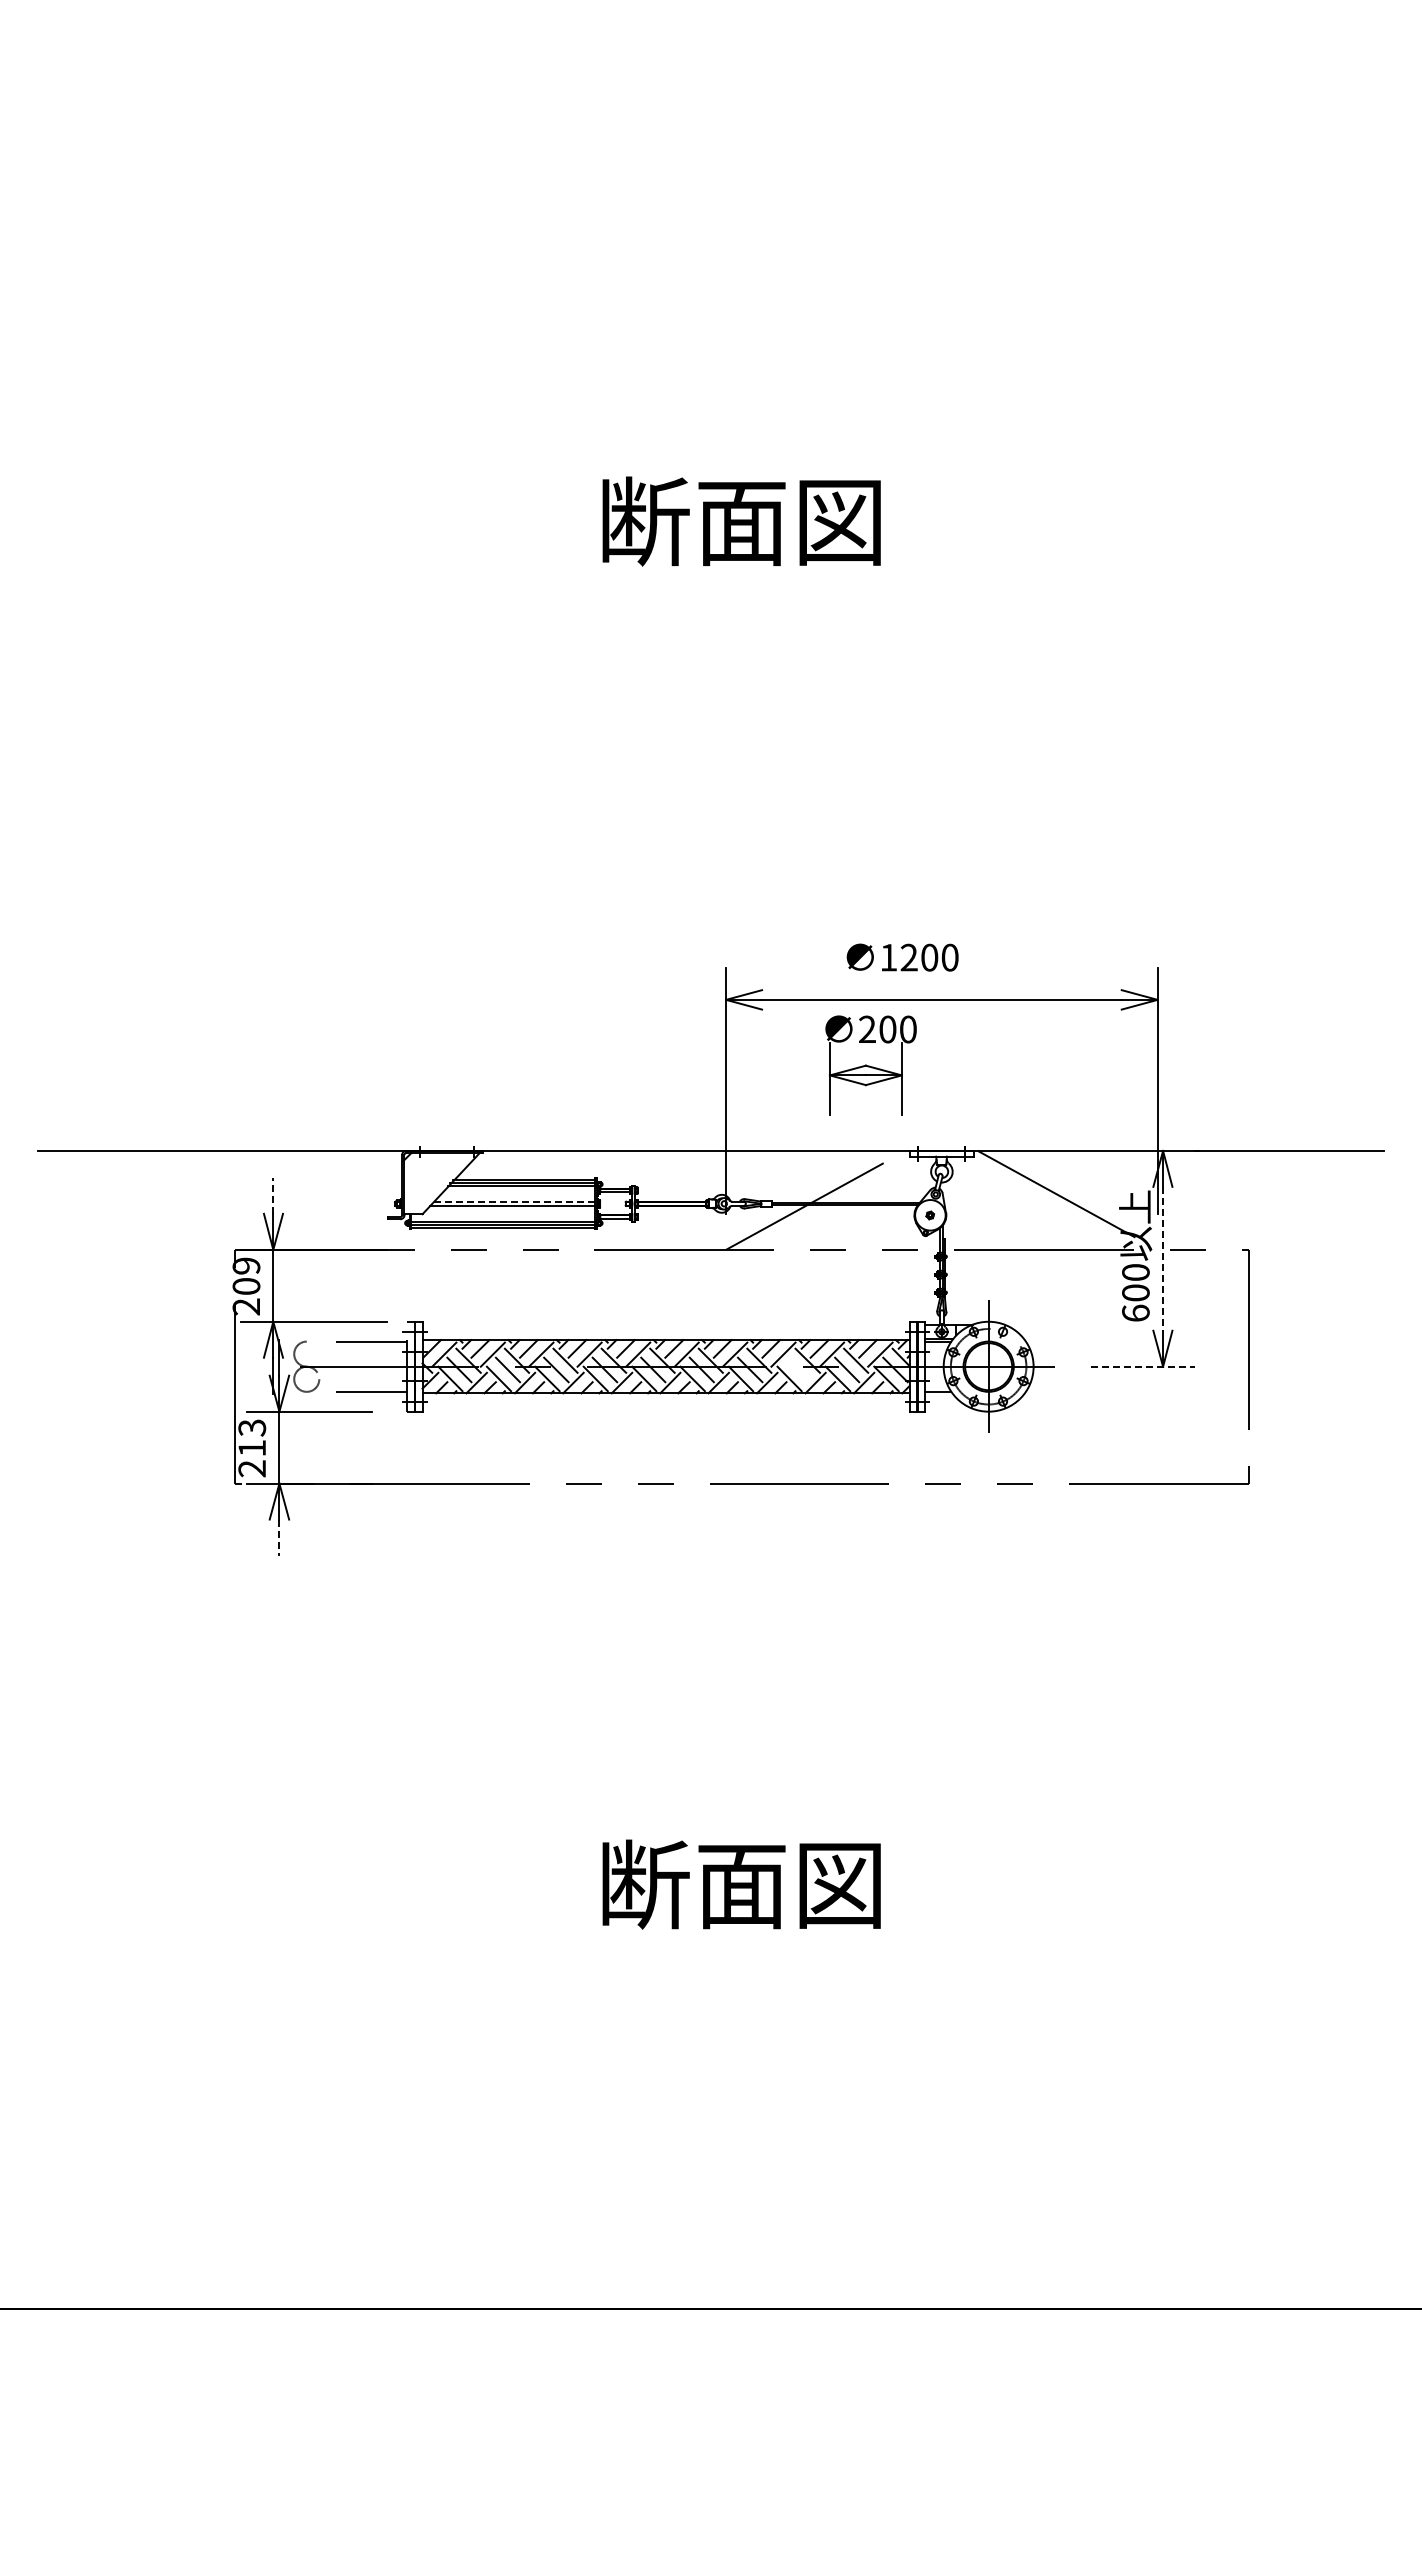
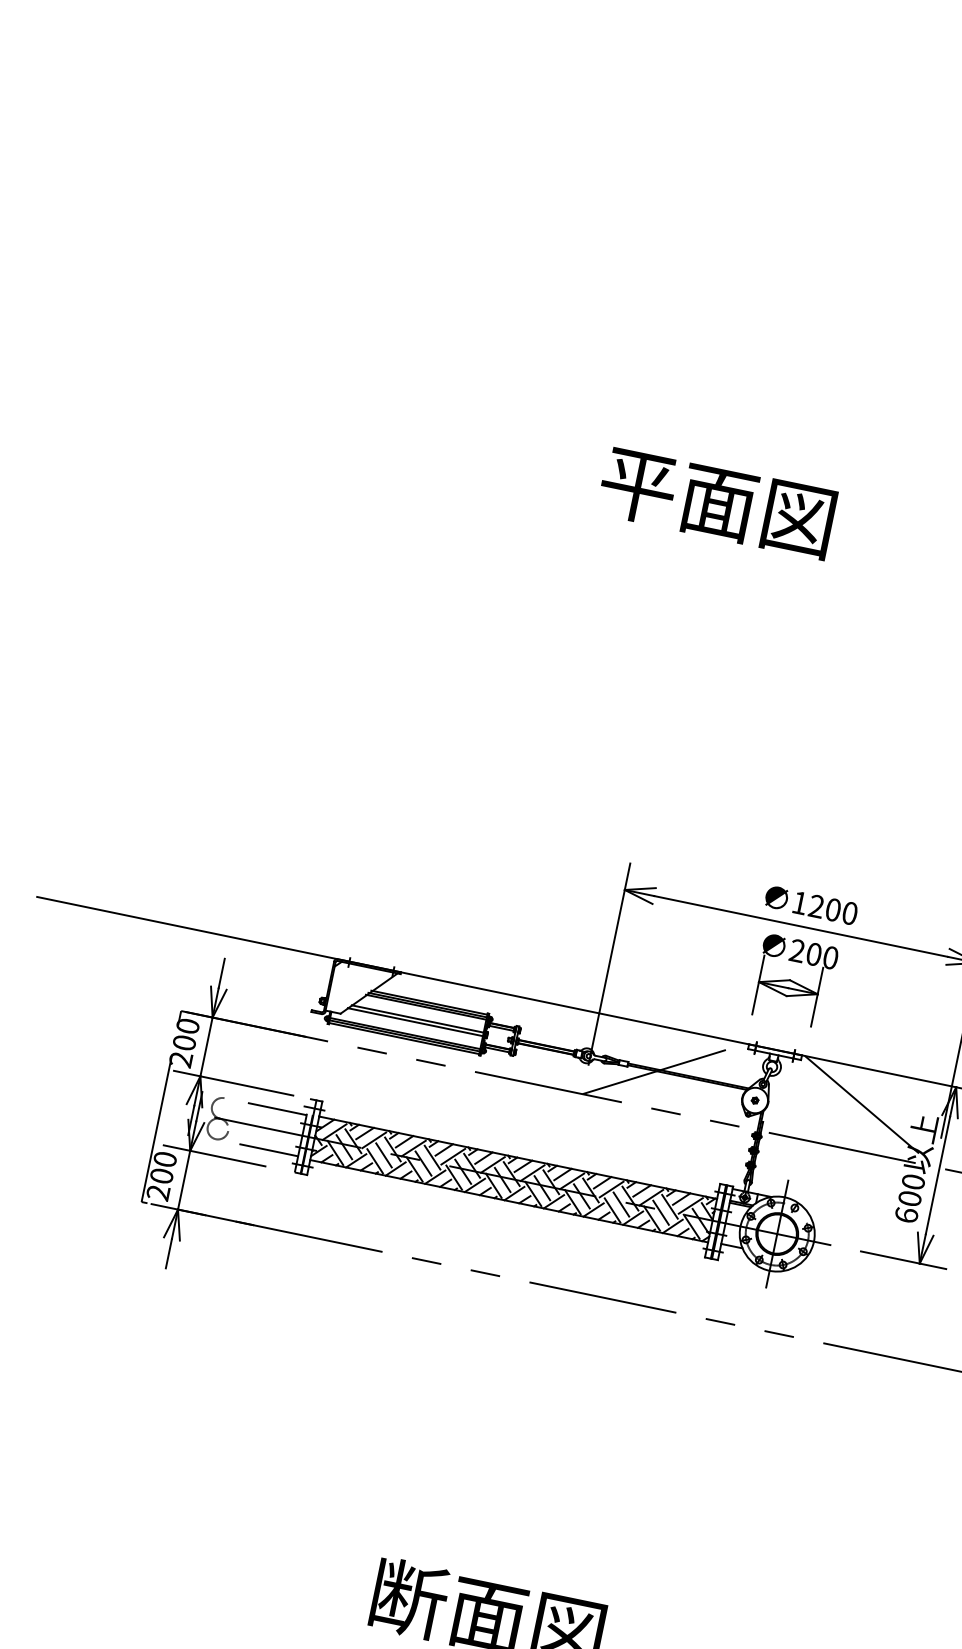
text: (644, 521) -> (639, 485), 断面図 -> 平面図
text: (902, 957) -> (811, 905), moved
part: (870, 1065) -> (793, 980), moved
line: (273, 1195) -> (221, 973), dashed -> solid
line: (514, 1201) -> (417, 1018), dashed -> solid
line: (1163, 1258) -> (938, 1175), dashed -> solid
text: (246, 1265) -> (188, 1025), 209 -> 200
line: (1143, 1366) -> (903, 1260), dashed -> solid
line: (798, 1369) -> (621, 1204), added
text: (252, 1437) -> (163, 1167), 213 -> 200
line: (279, 1537) -> (168, 1253), dashed -> solid

